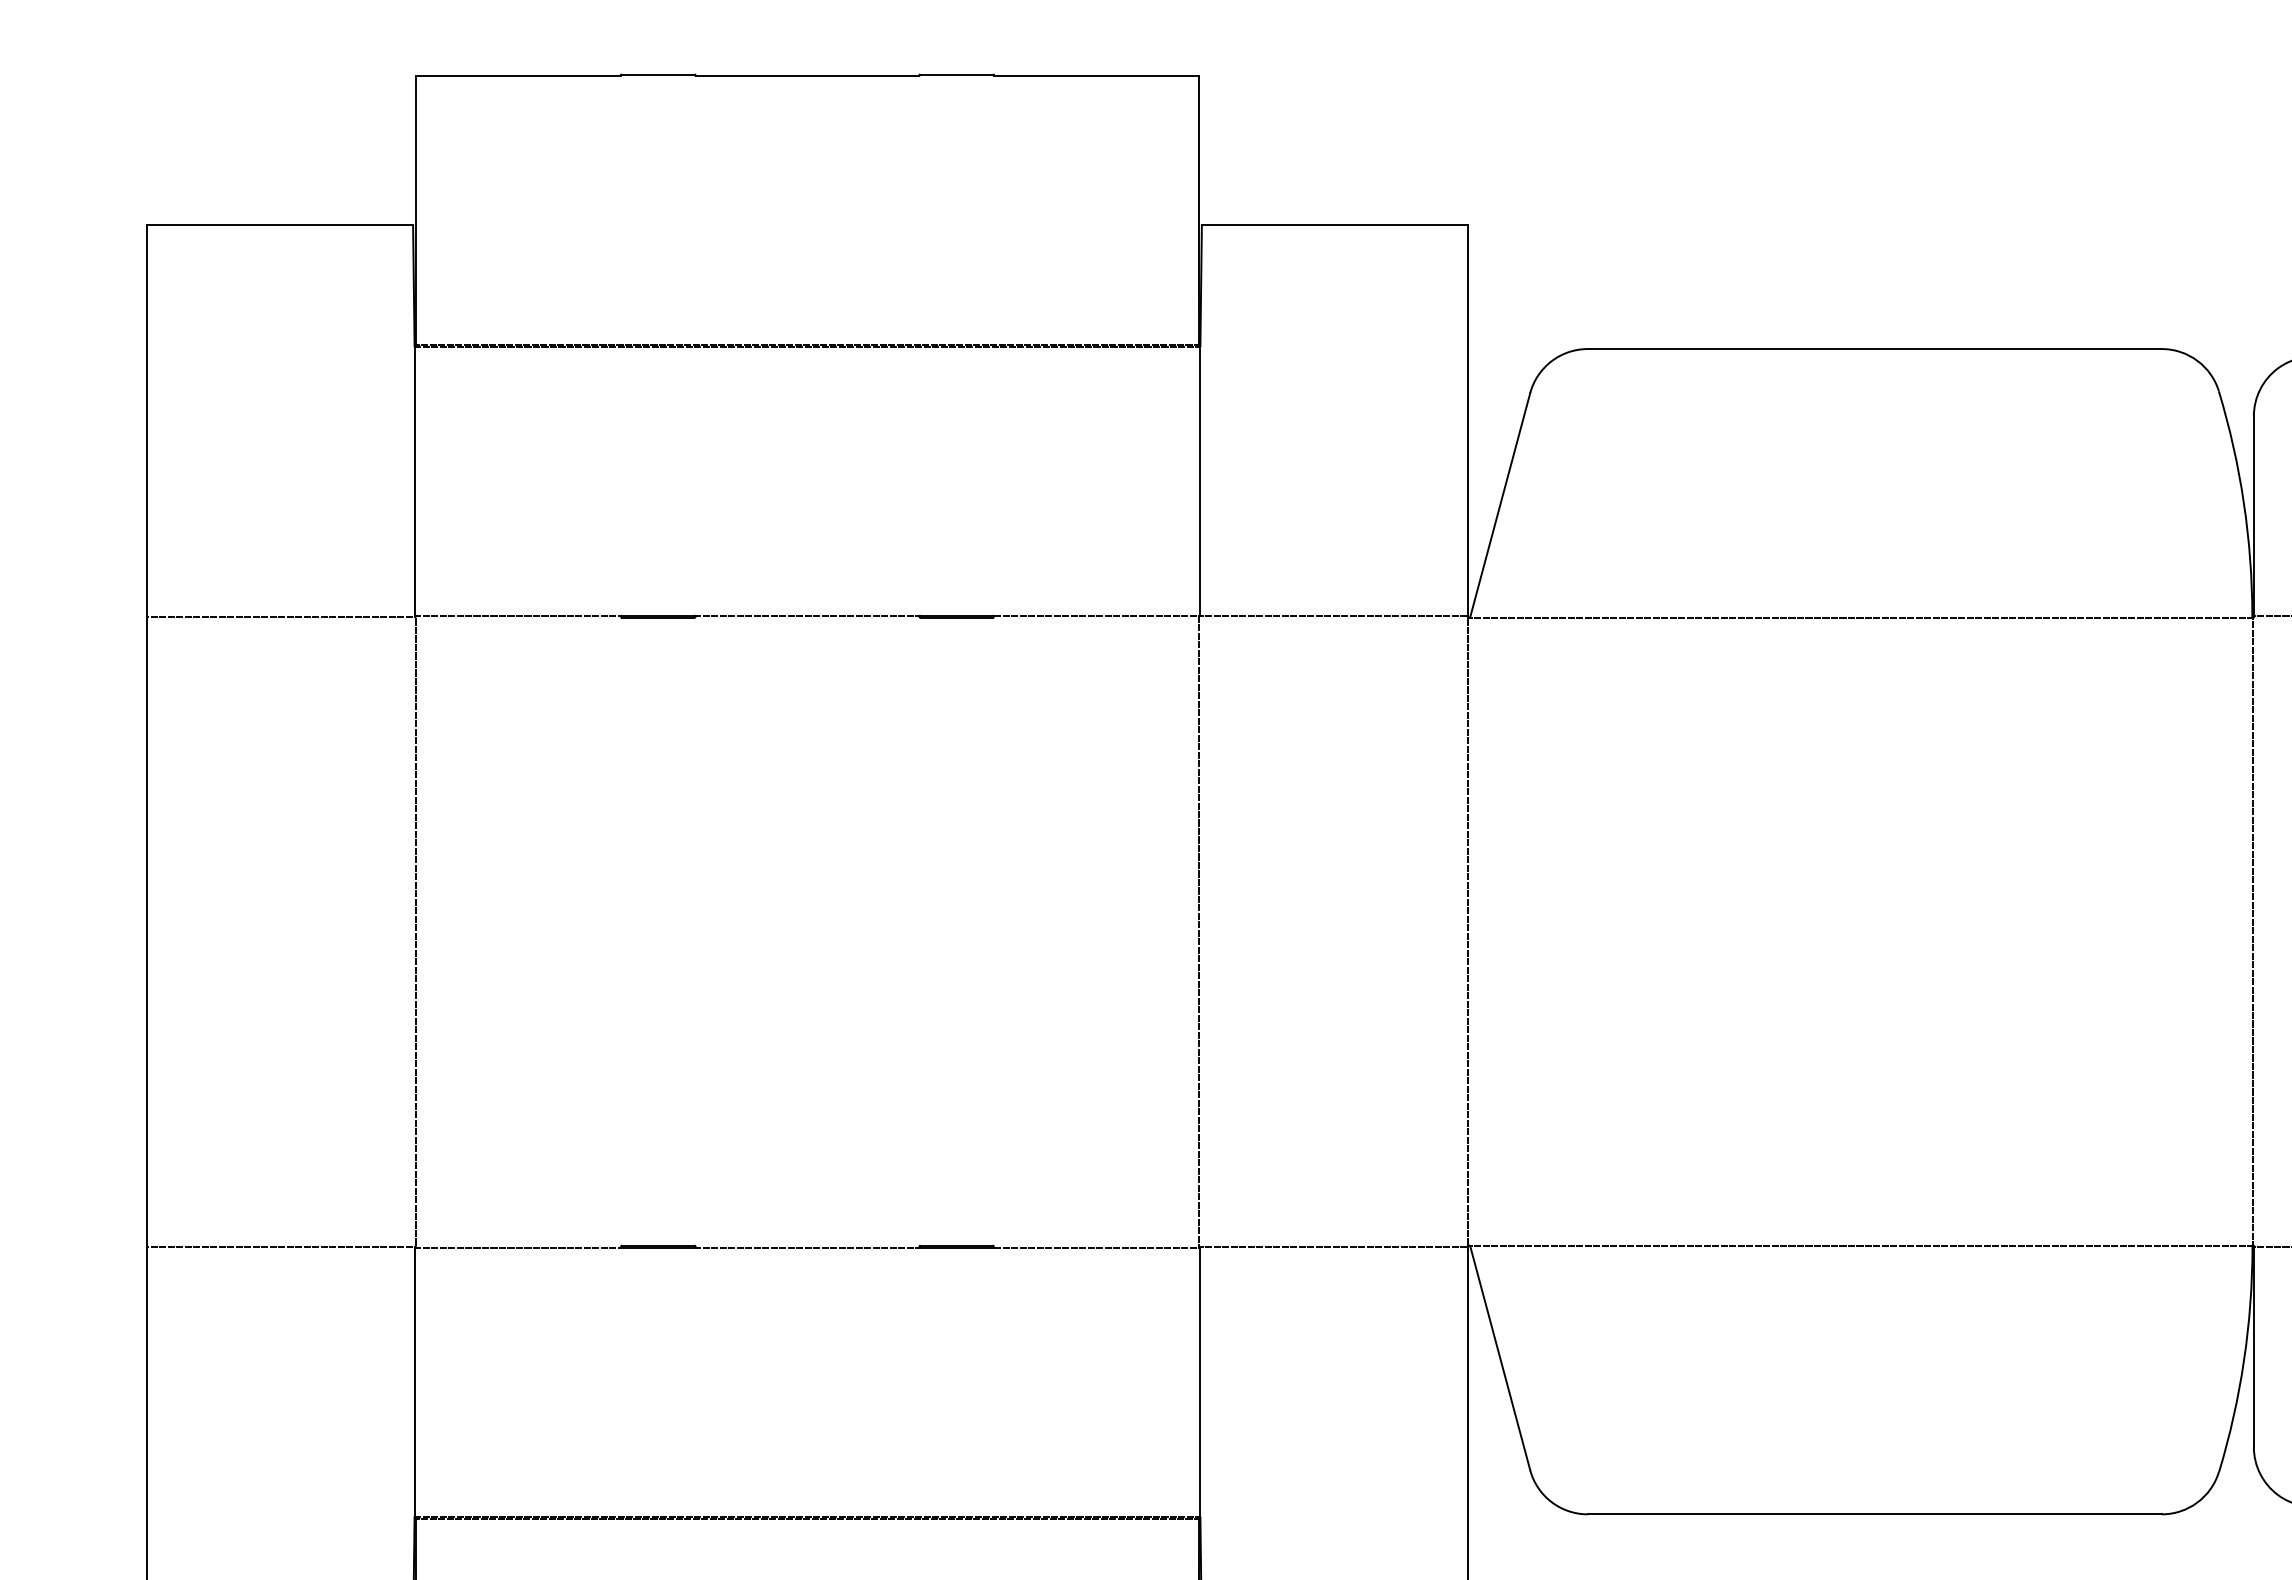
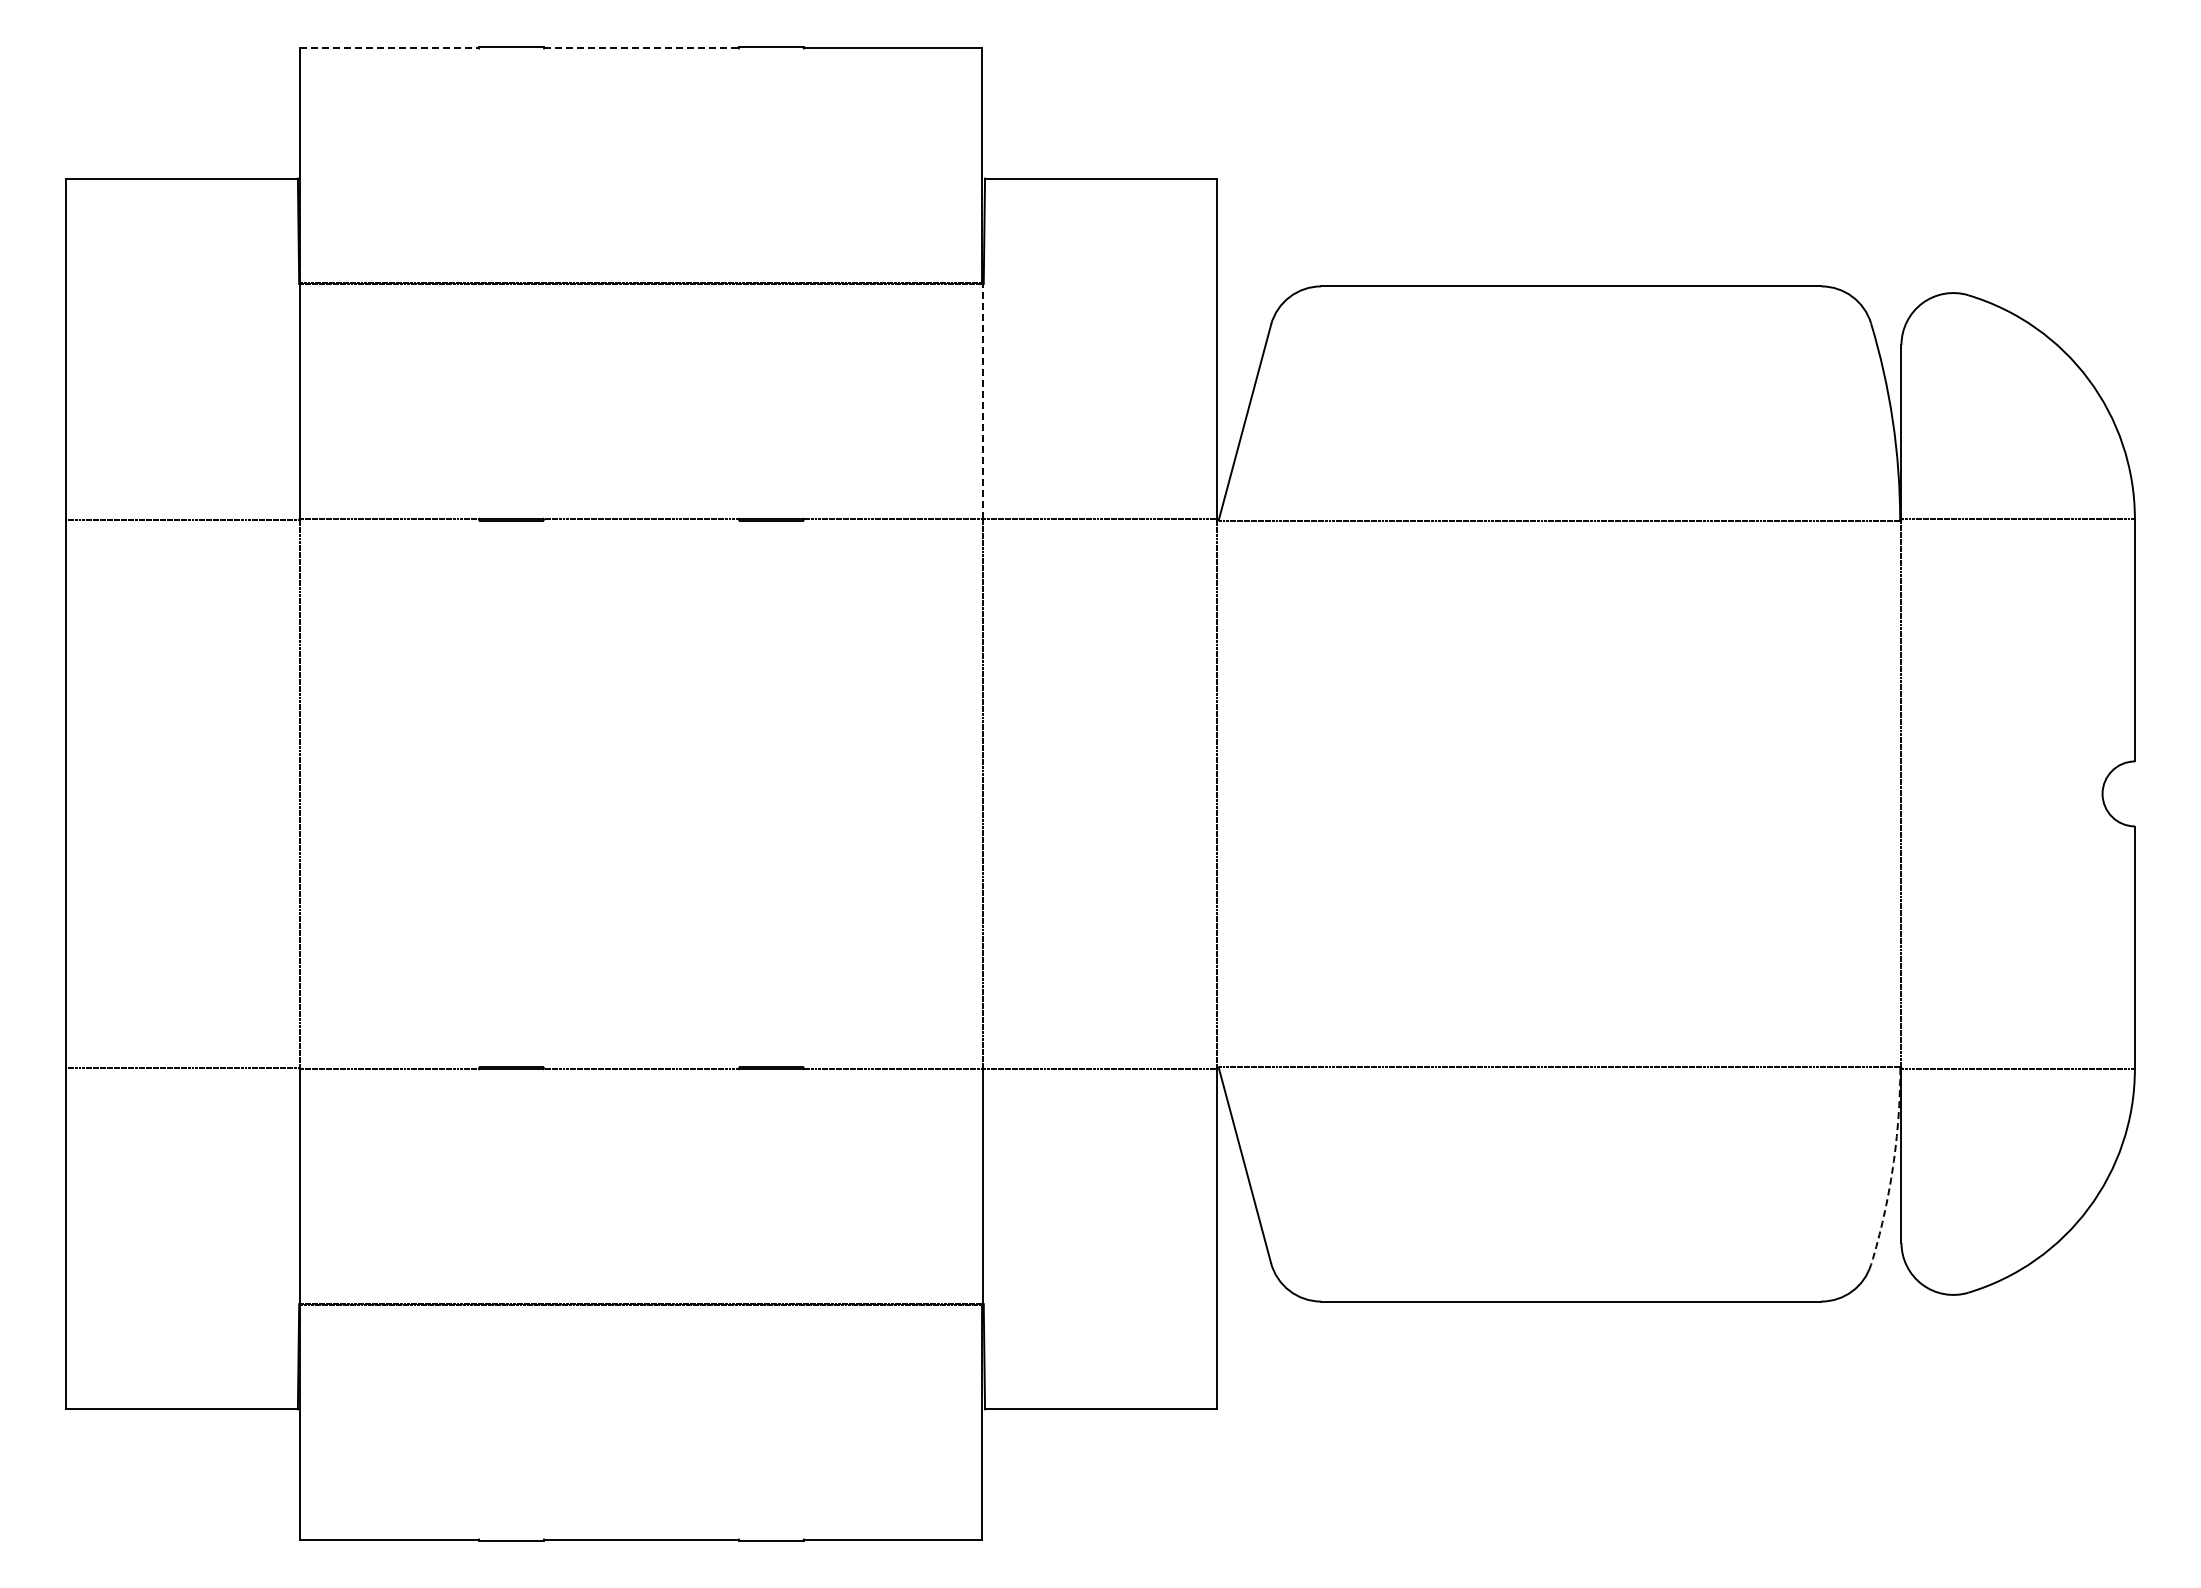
line: (519, 75) -> (390, 48), solid -> dashed
line: (807, 75) -> (641, 48), solid -> dashed
line: (1200, 480) -> (983, 400), solid -> dashed
arc: (2243, 1360) -> (1892, 1167), solid -> dashed

